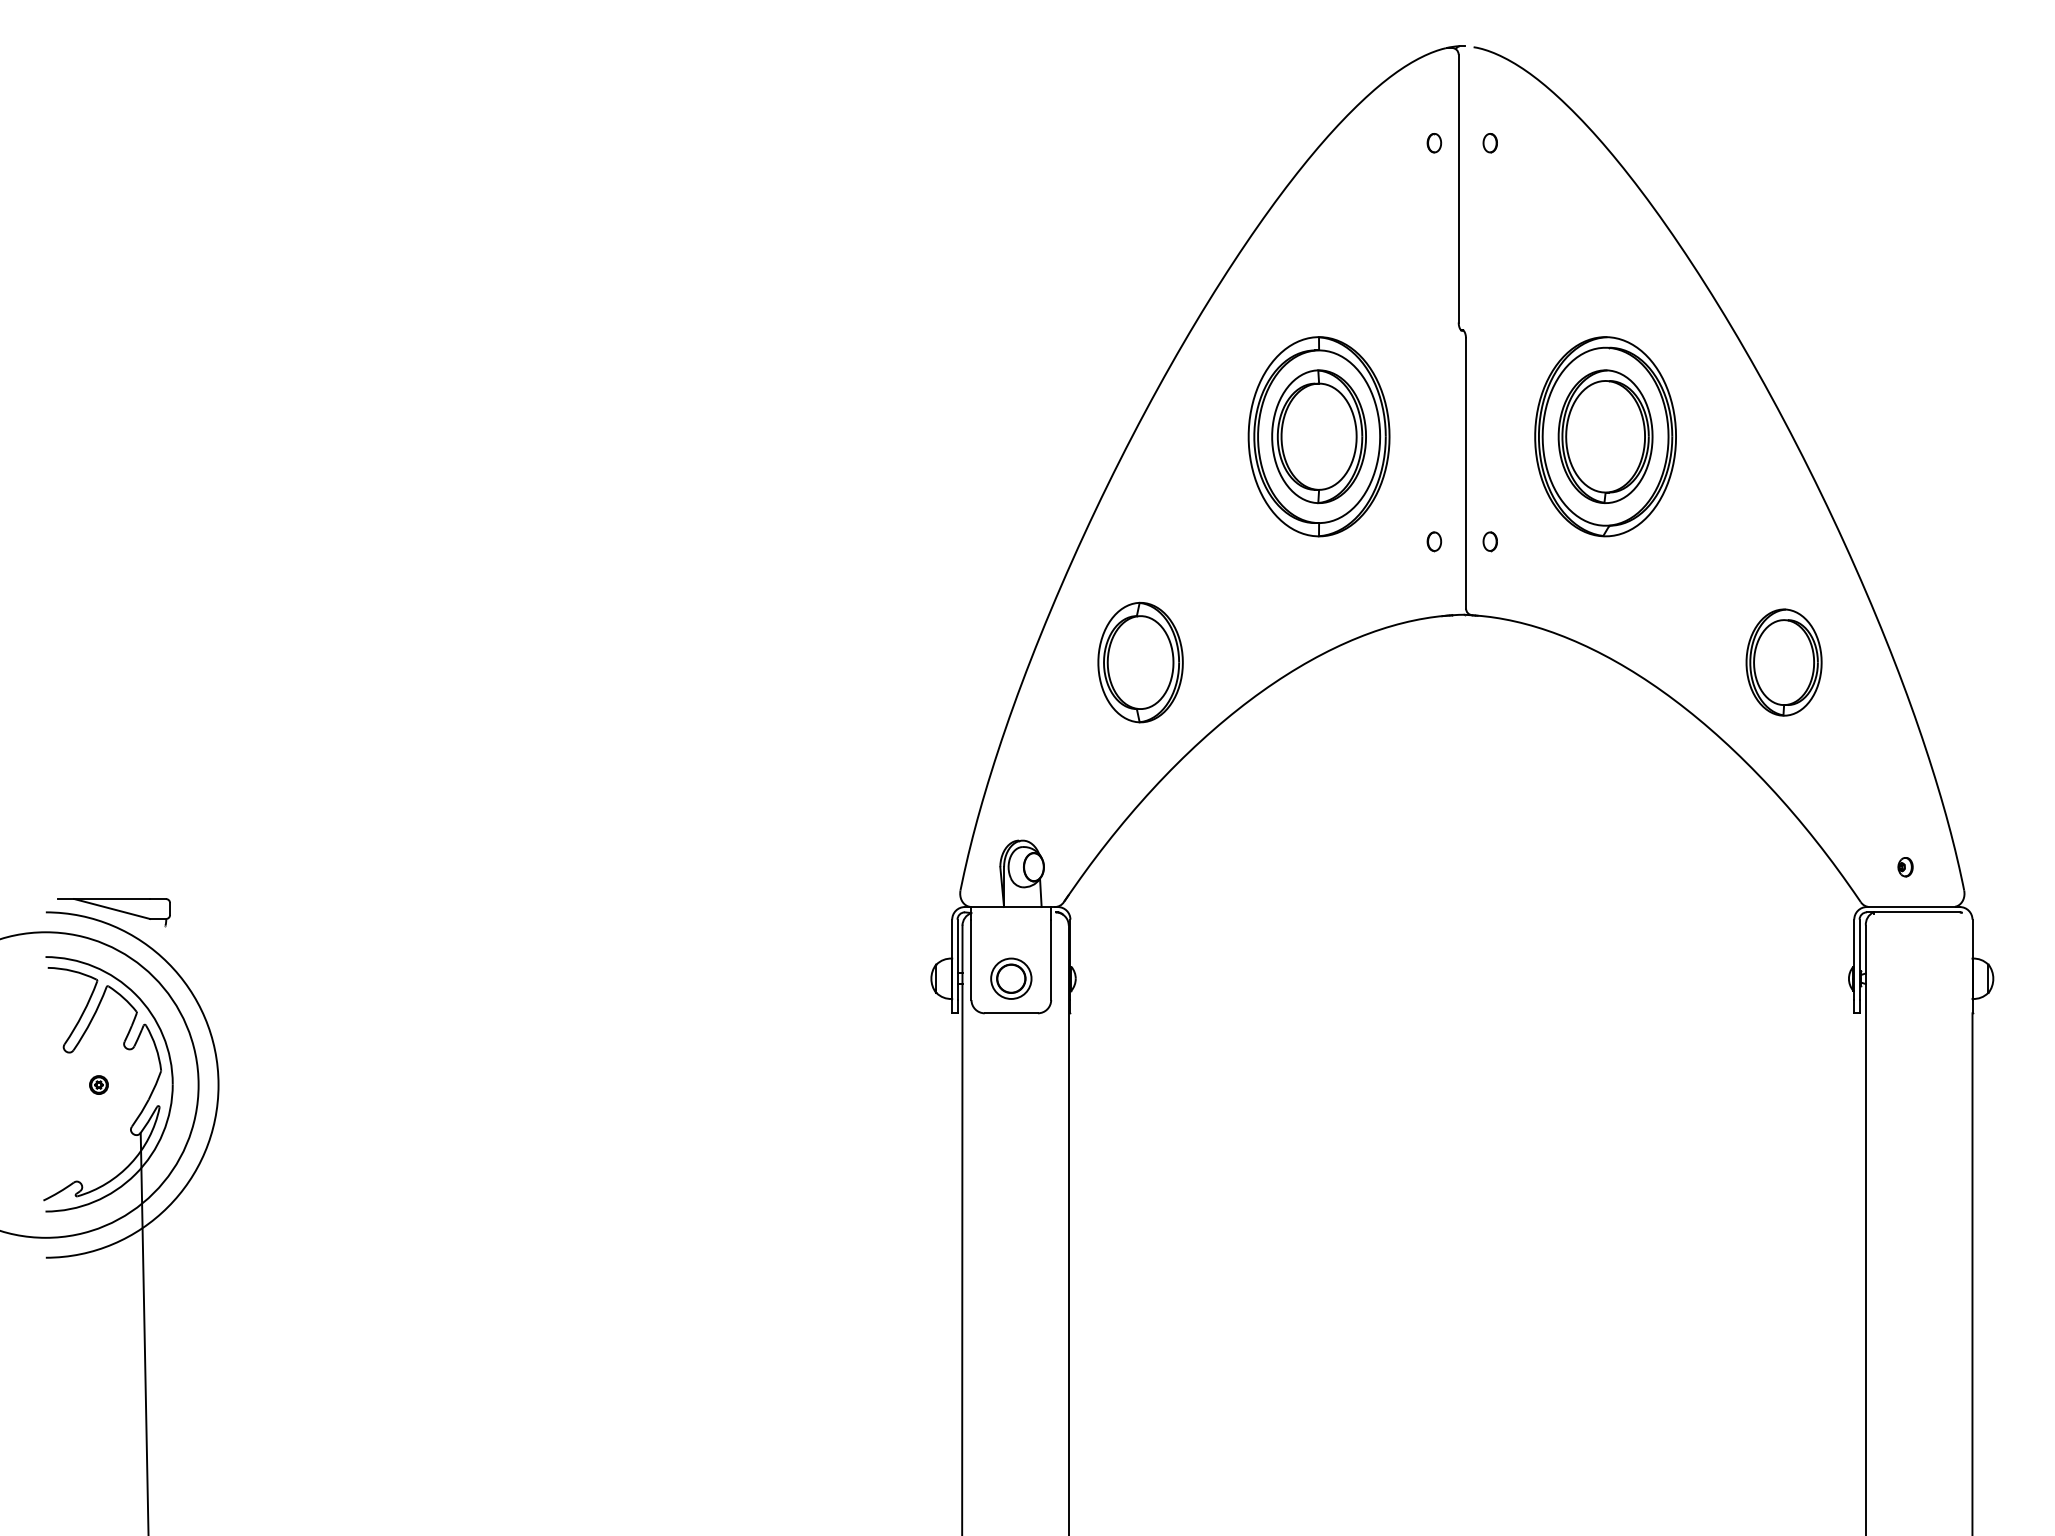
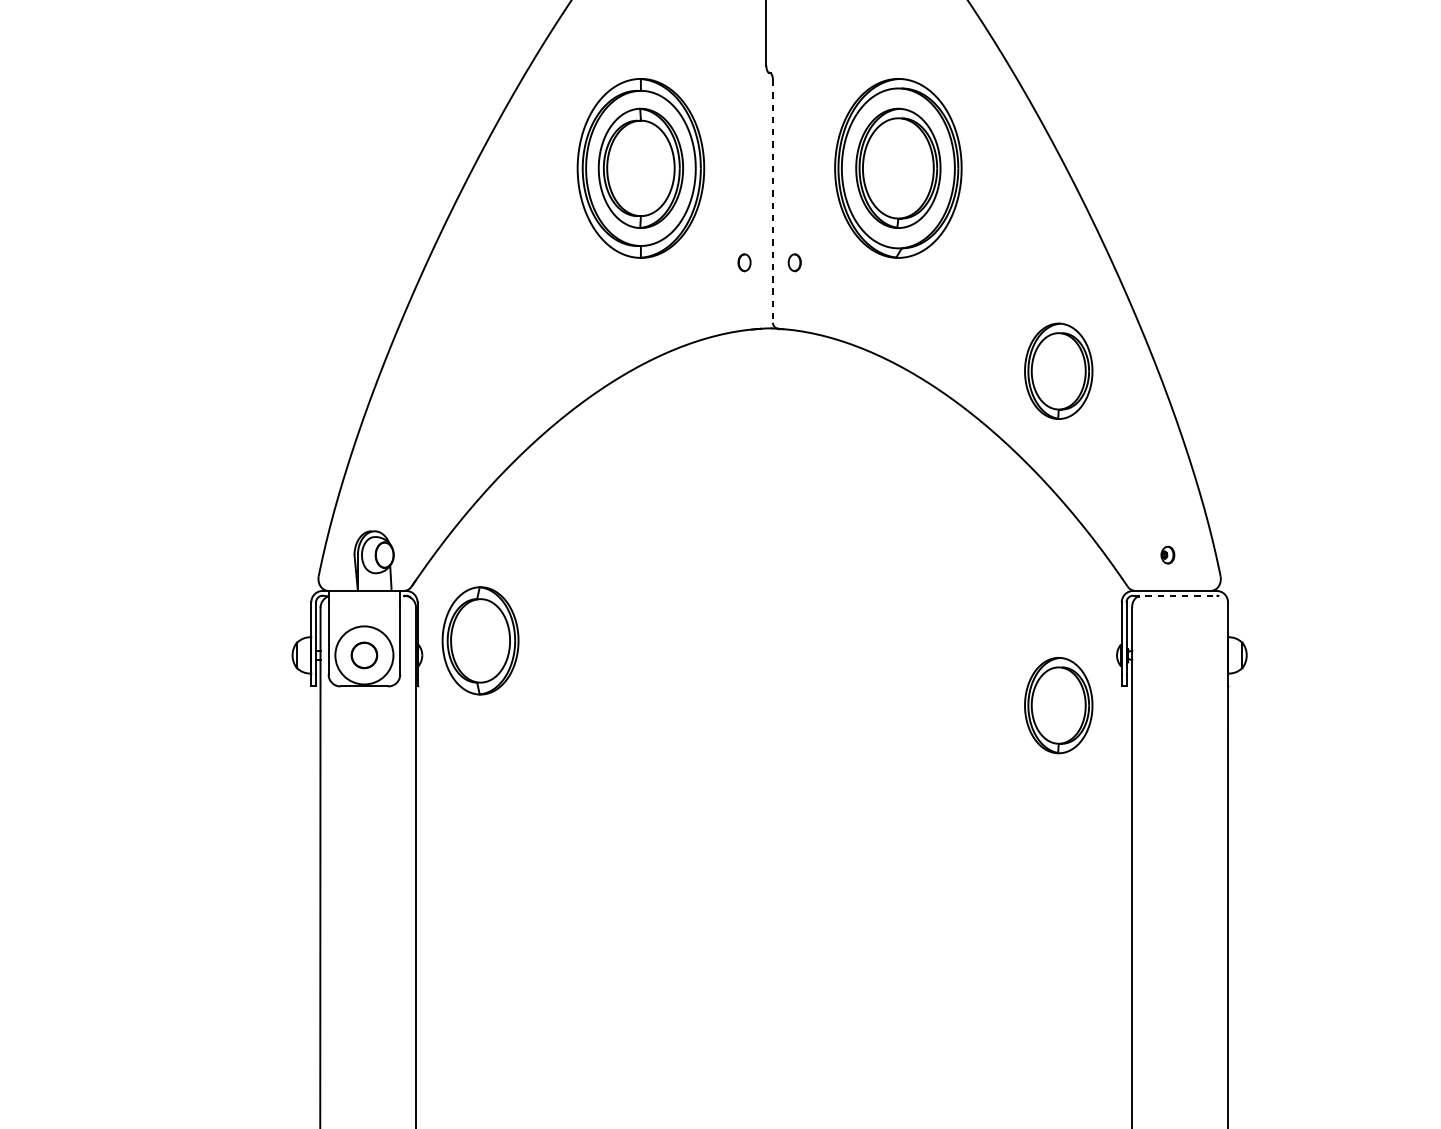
line: (1466, 474) -> (773, 202), solid -> dashed
part: (1140, 662) -> (480, 640), moved
line: (1913, 912) -> (1175, 595), solid -> dashed
circle: (1011, 978) -> (364, 655), size x1.6
part: (1783, 1034) -> (1058, 705), added

